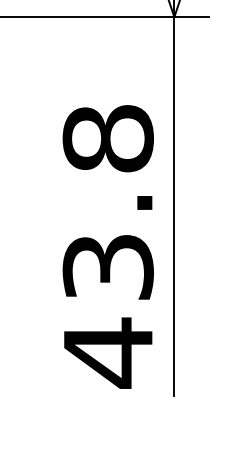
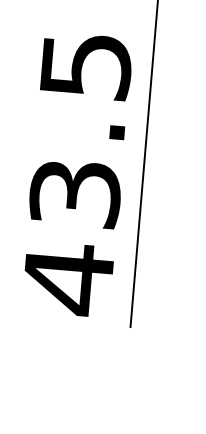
text: (107, 138) -> (85, 65), 43.8 -> 43.5

